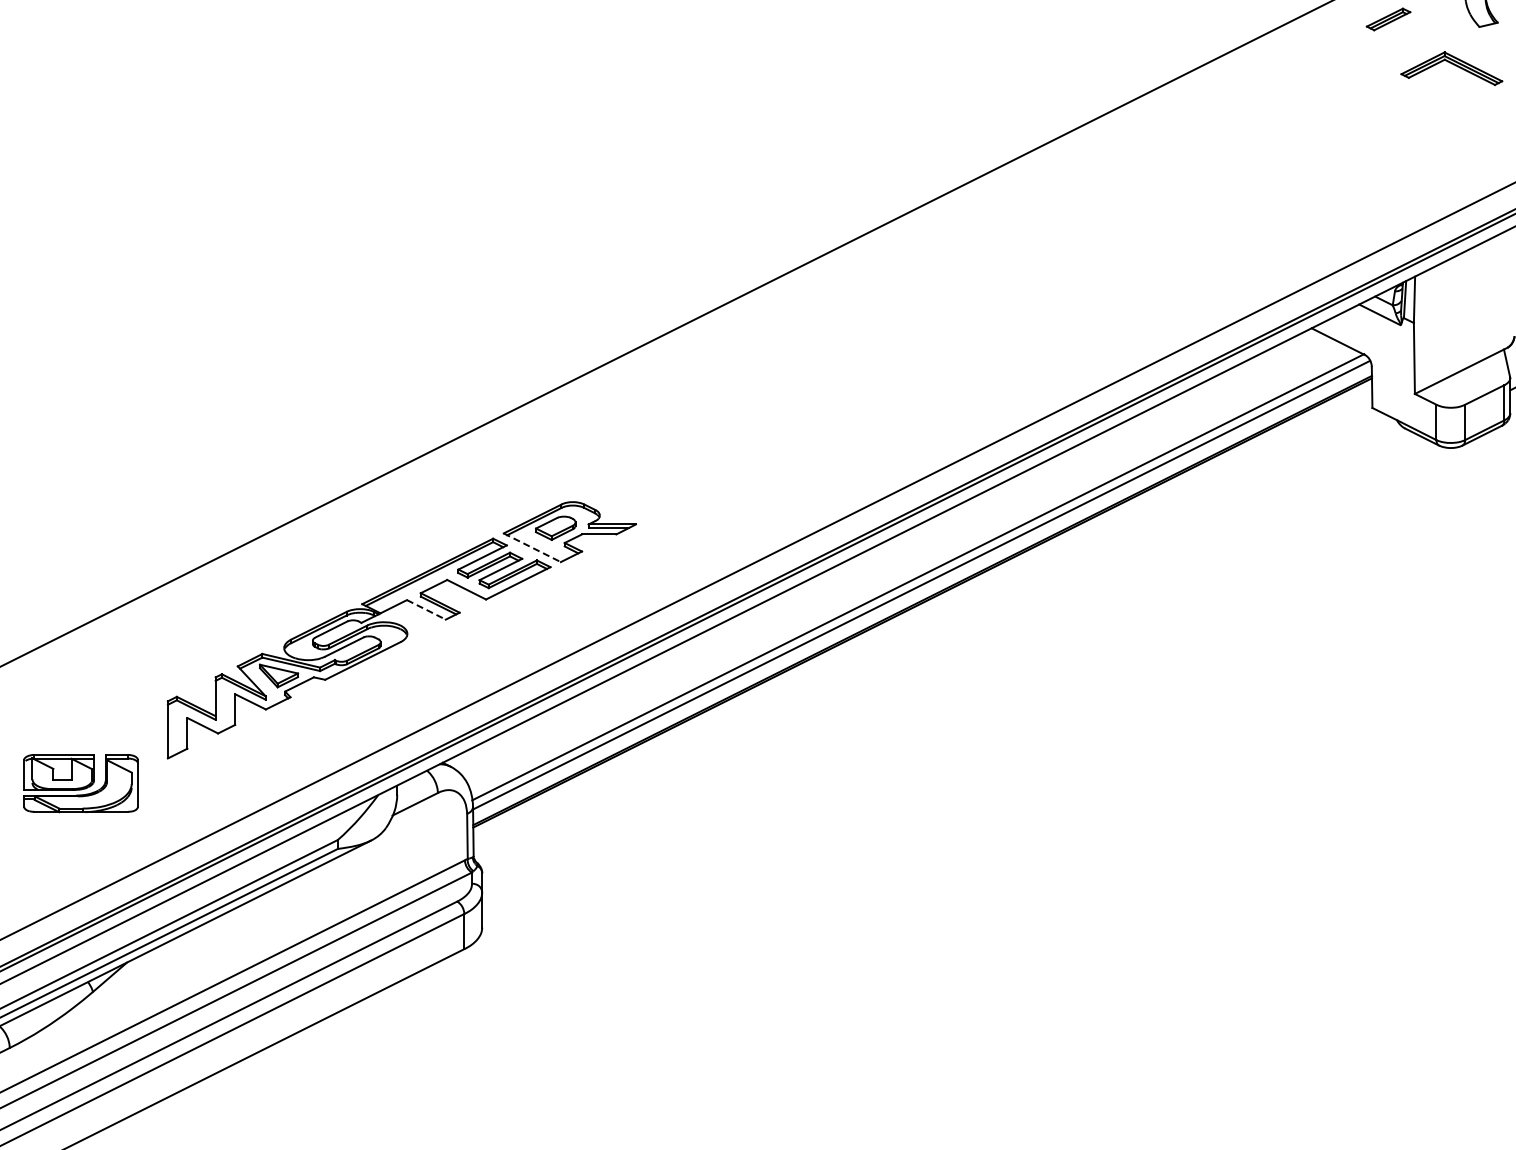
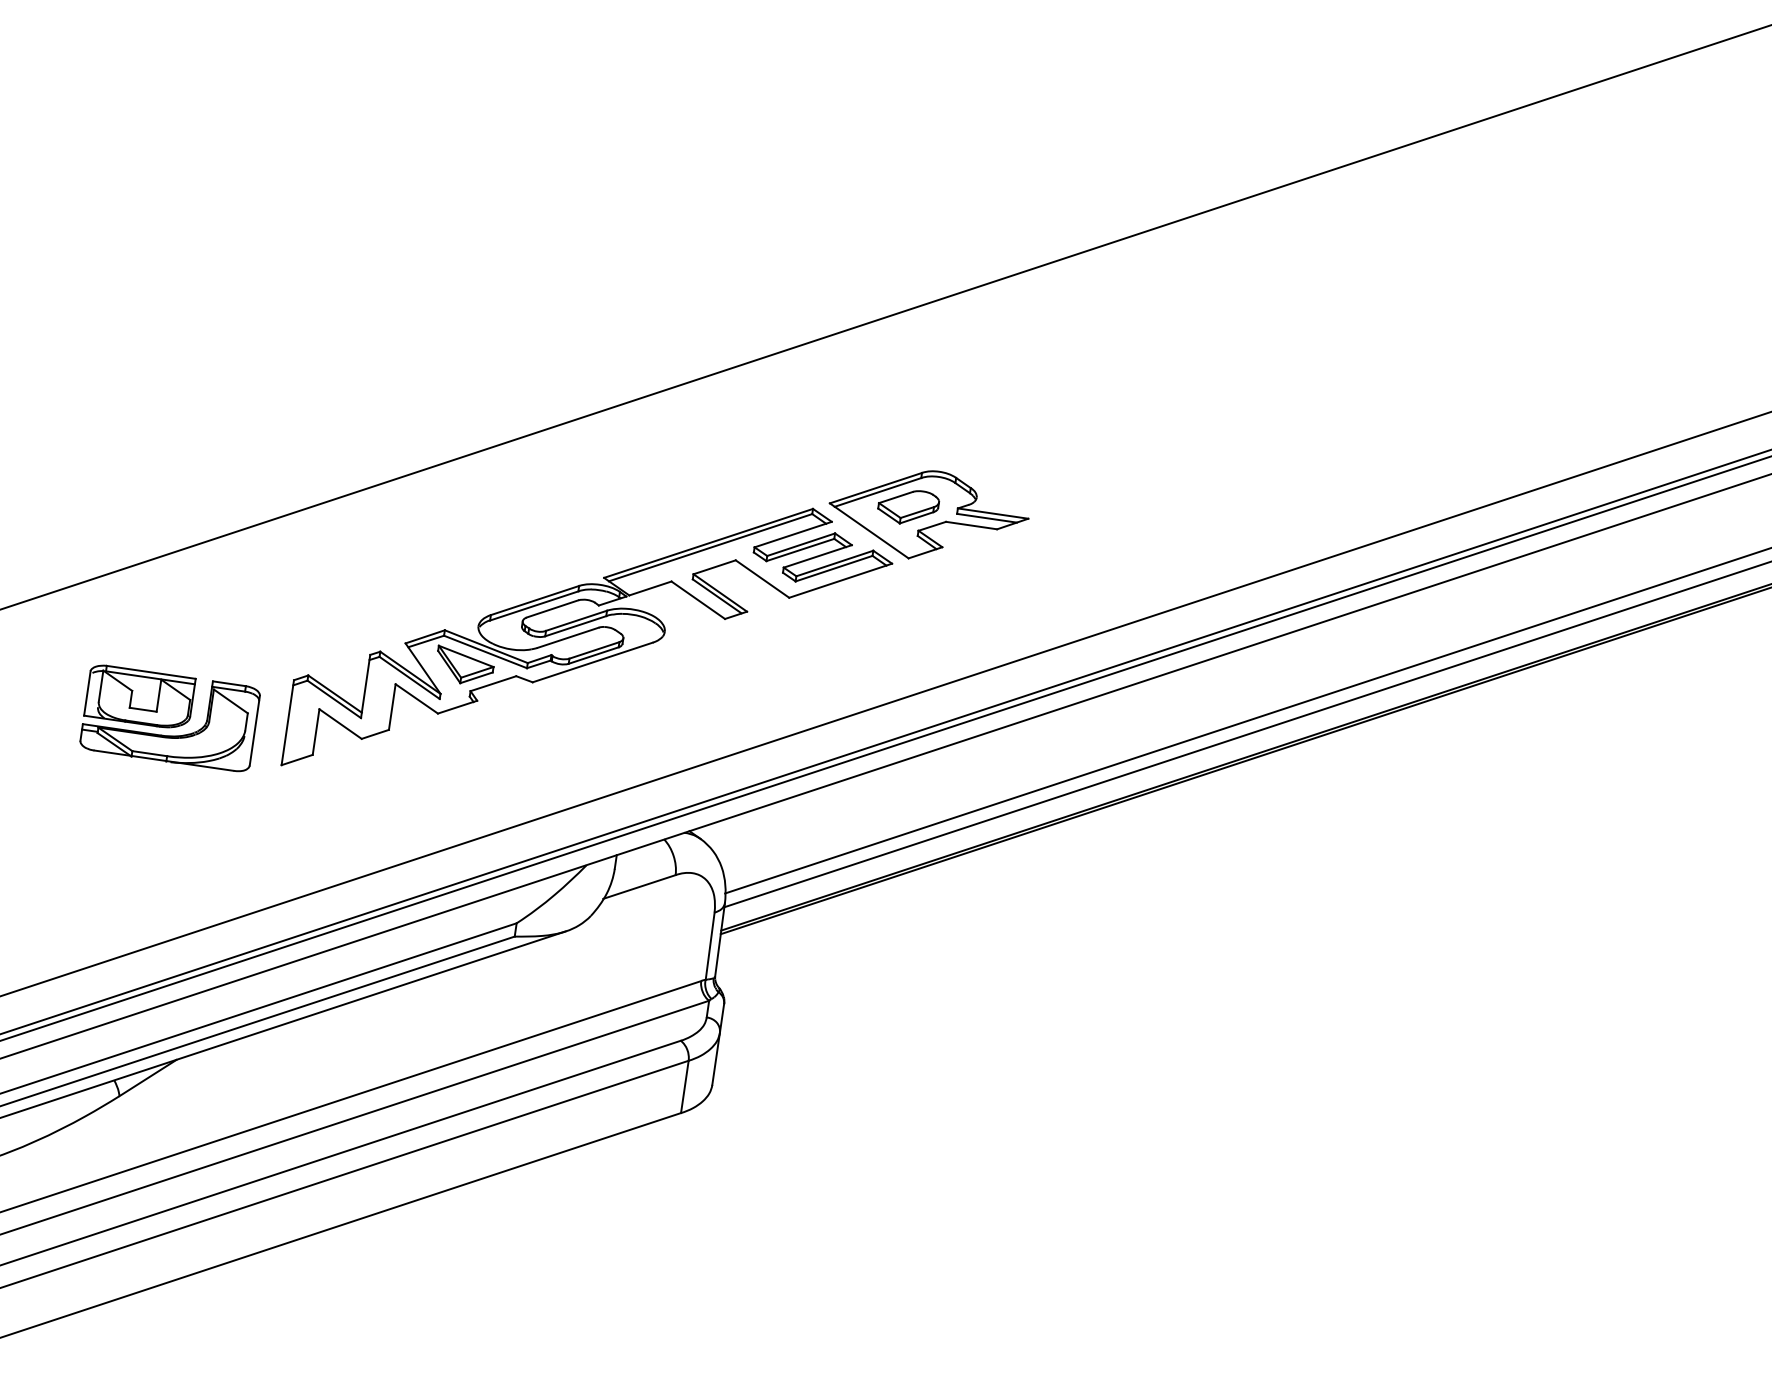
line: (532, 547) -> (869, 530), dashed -> solid
line: (426, 609) -> (698, 599), dashed -> solid
part: (80, 783) -> (169, 718), moved

